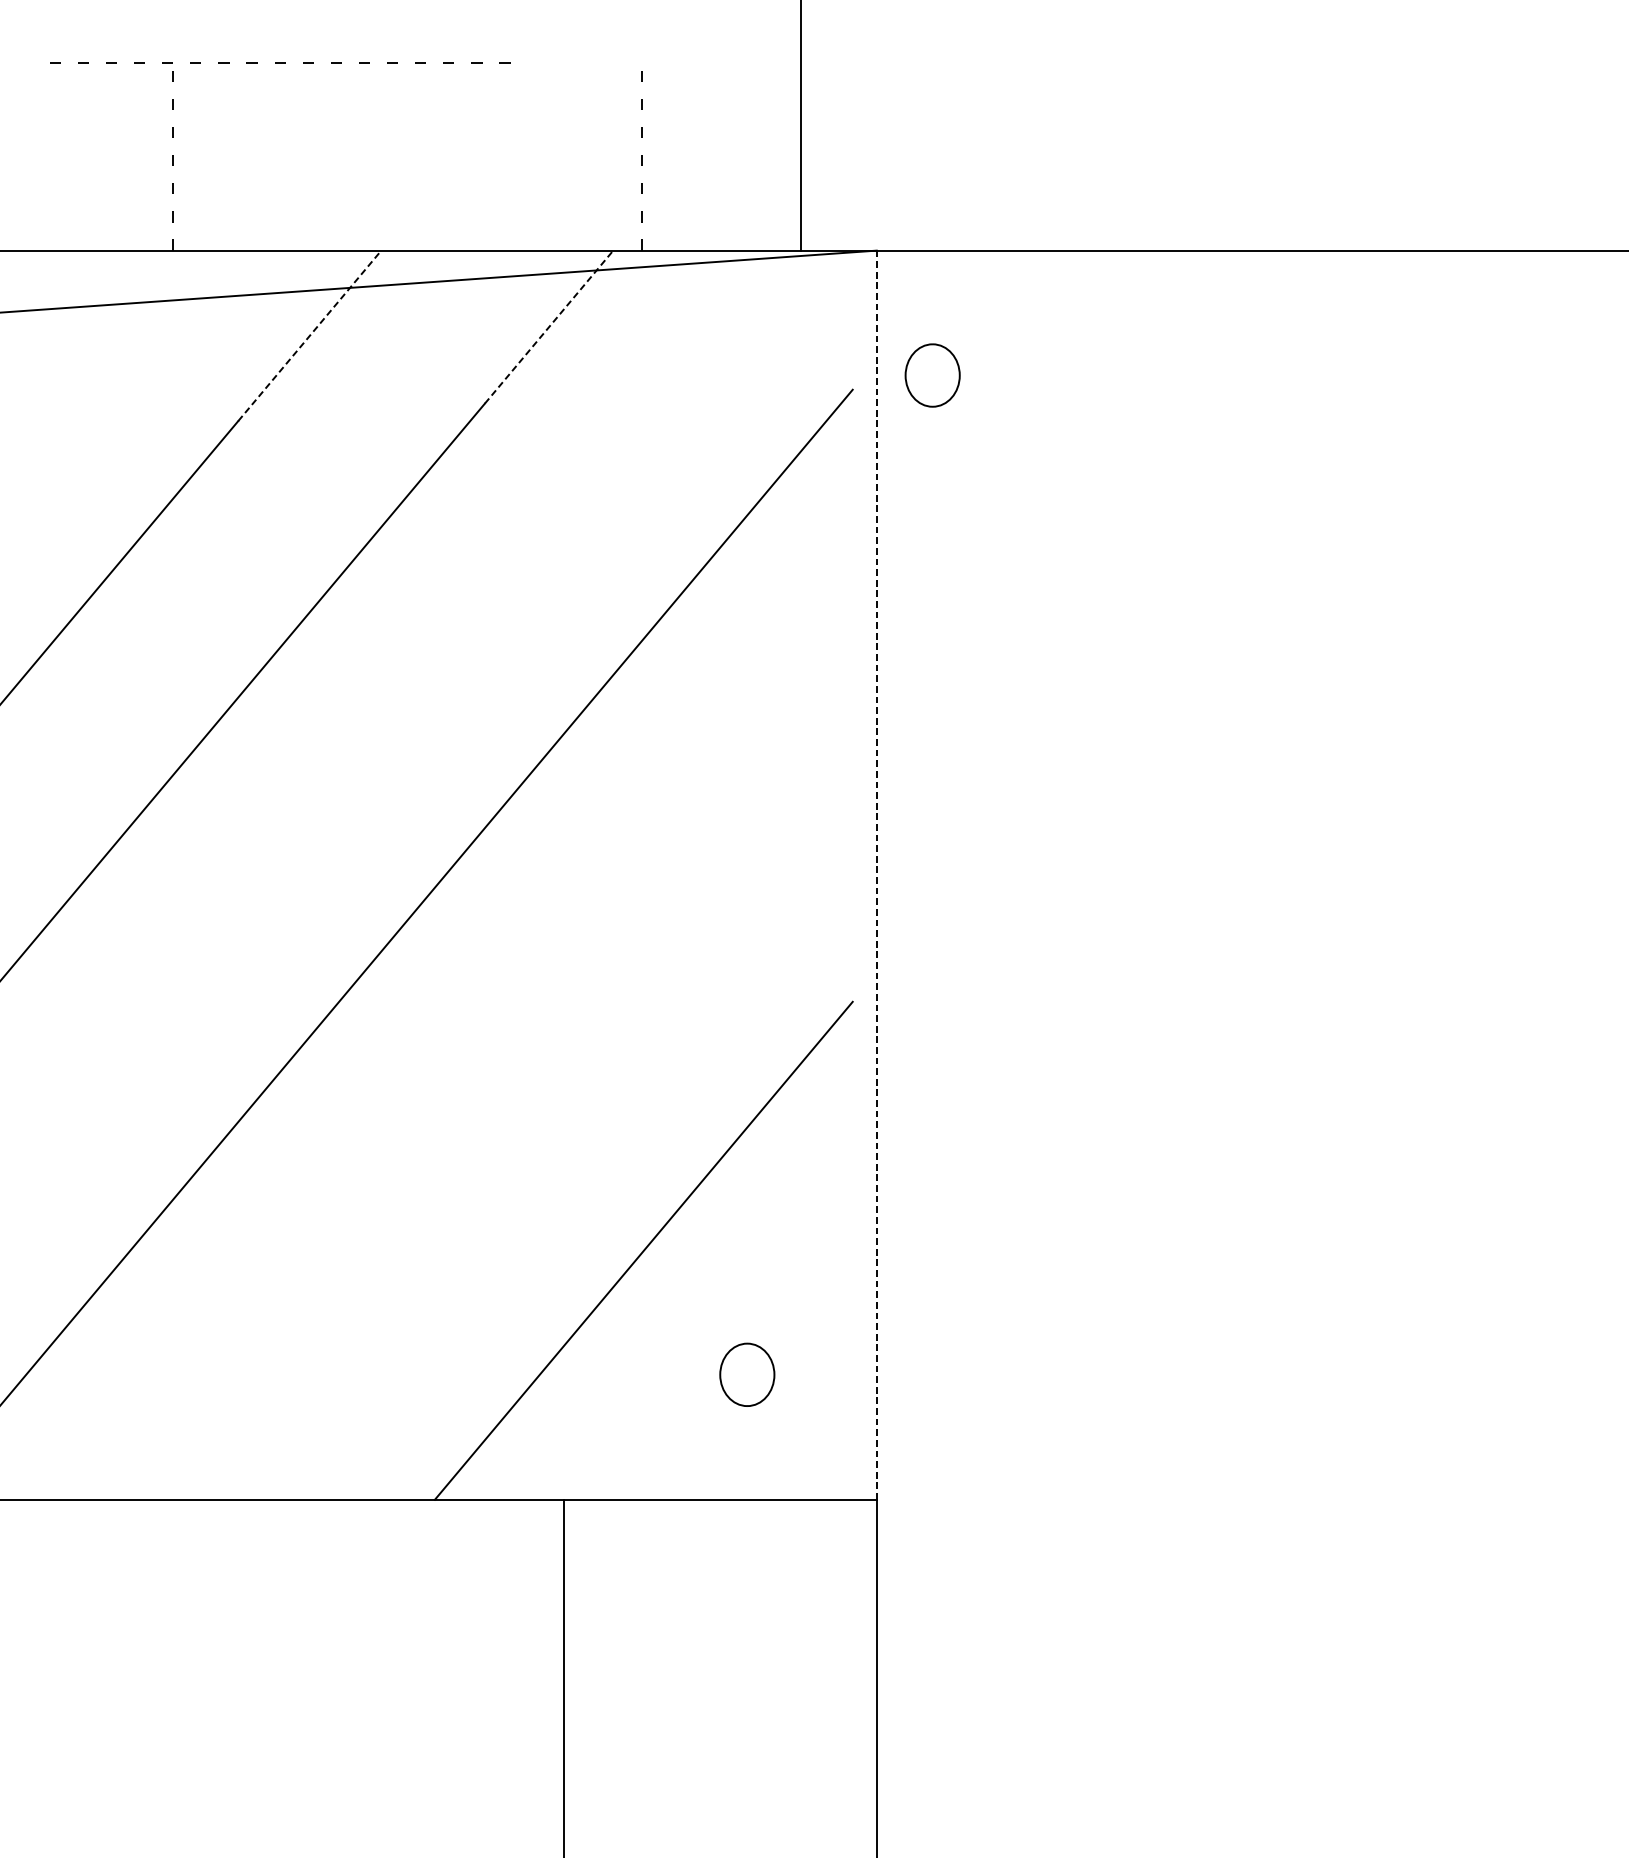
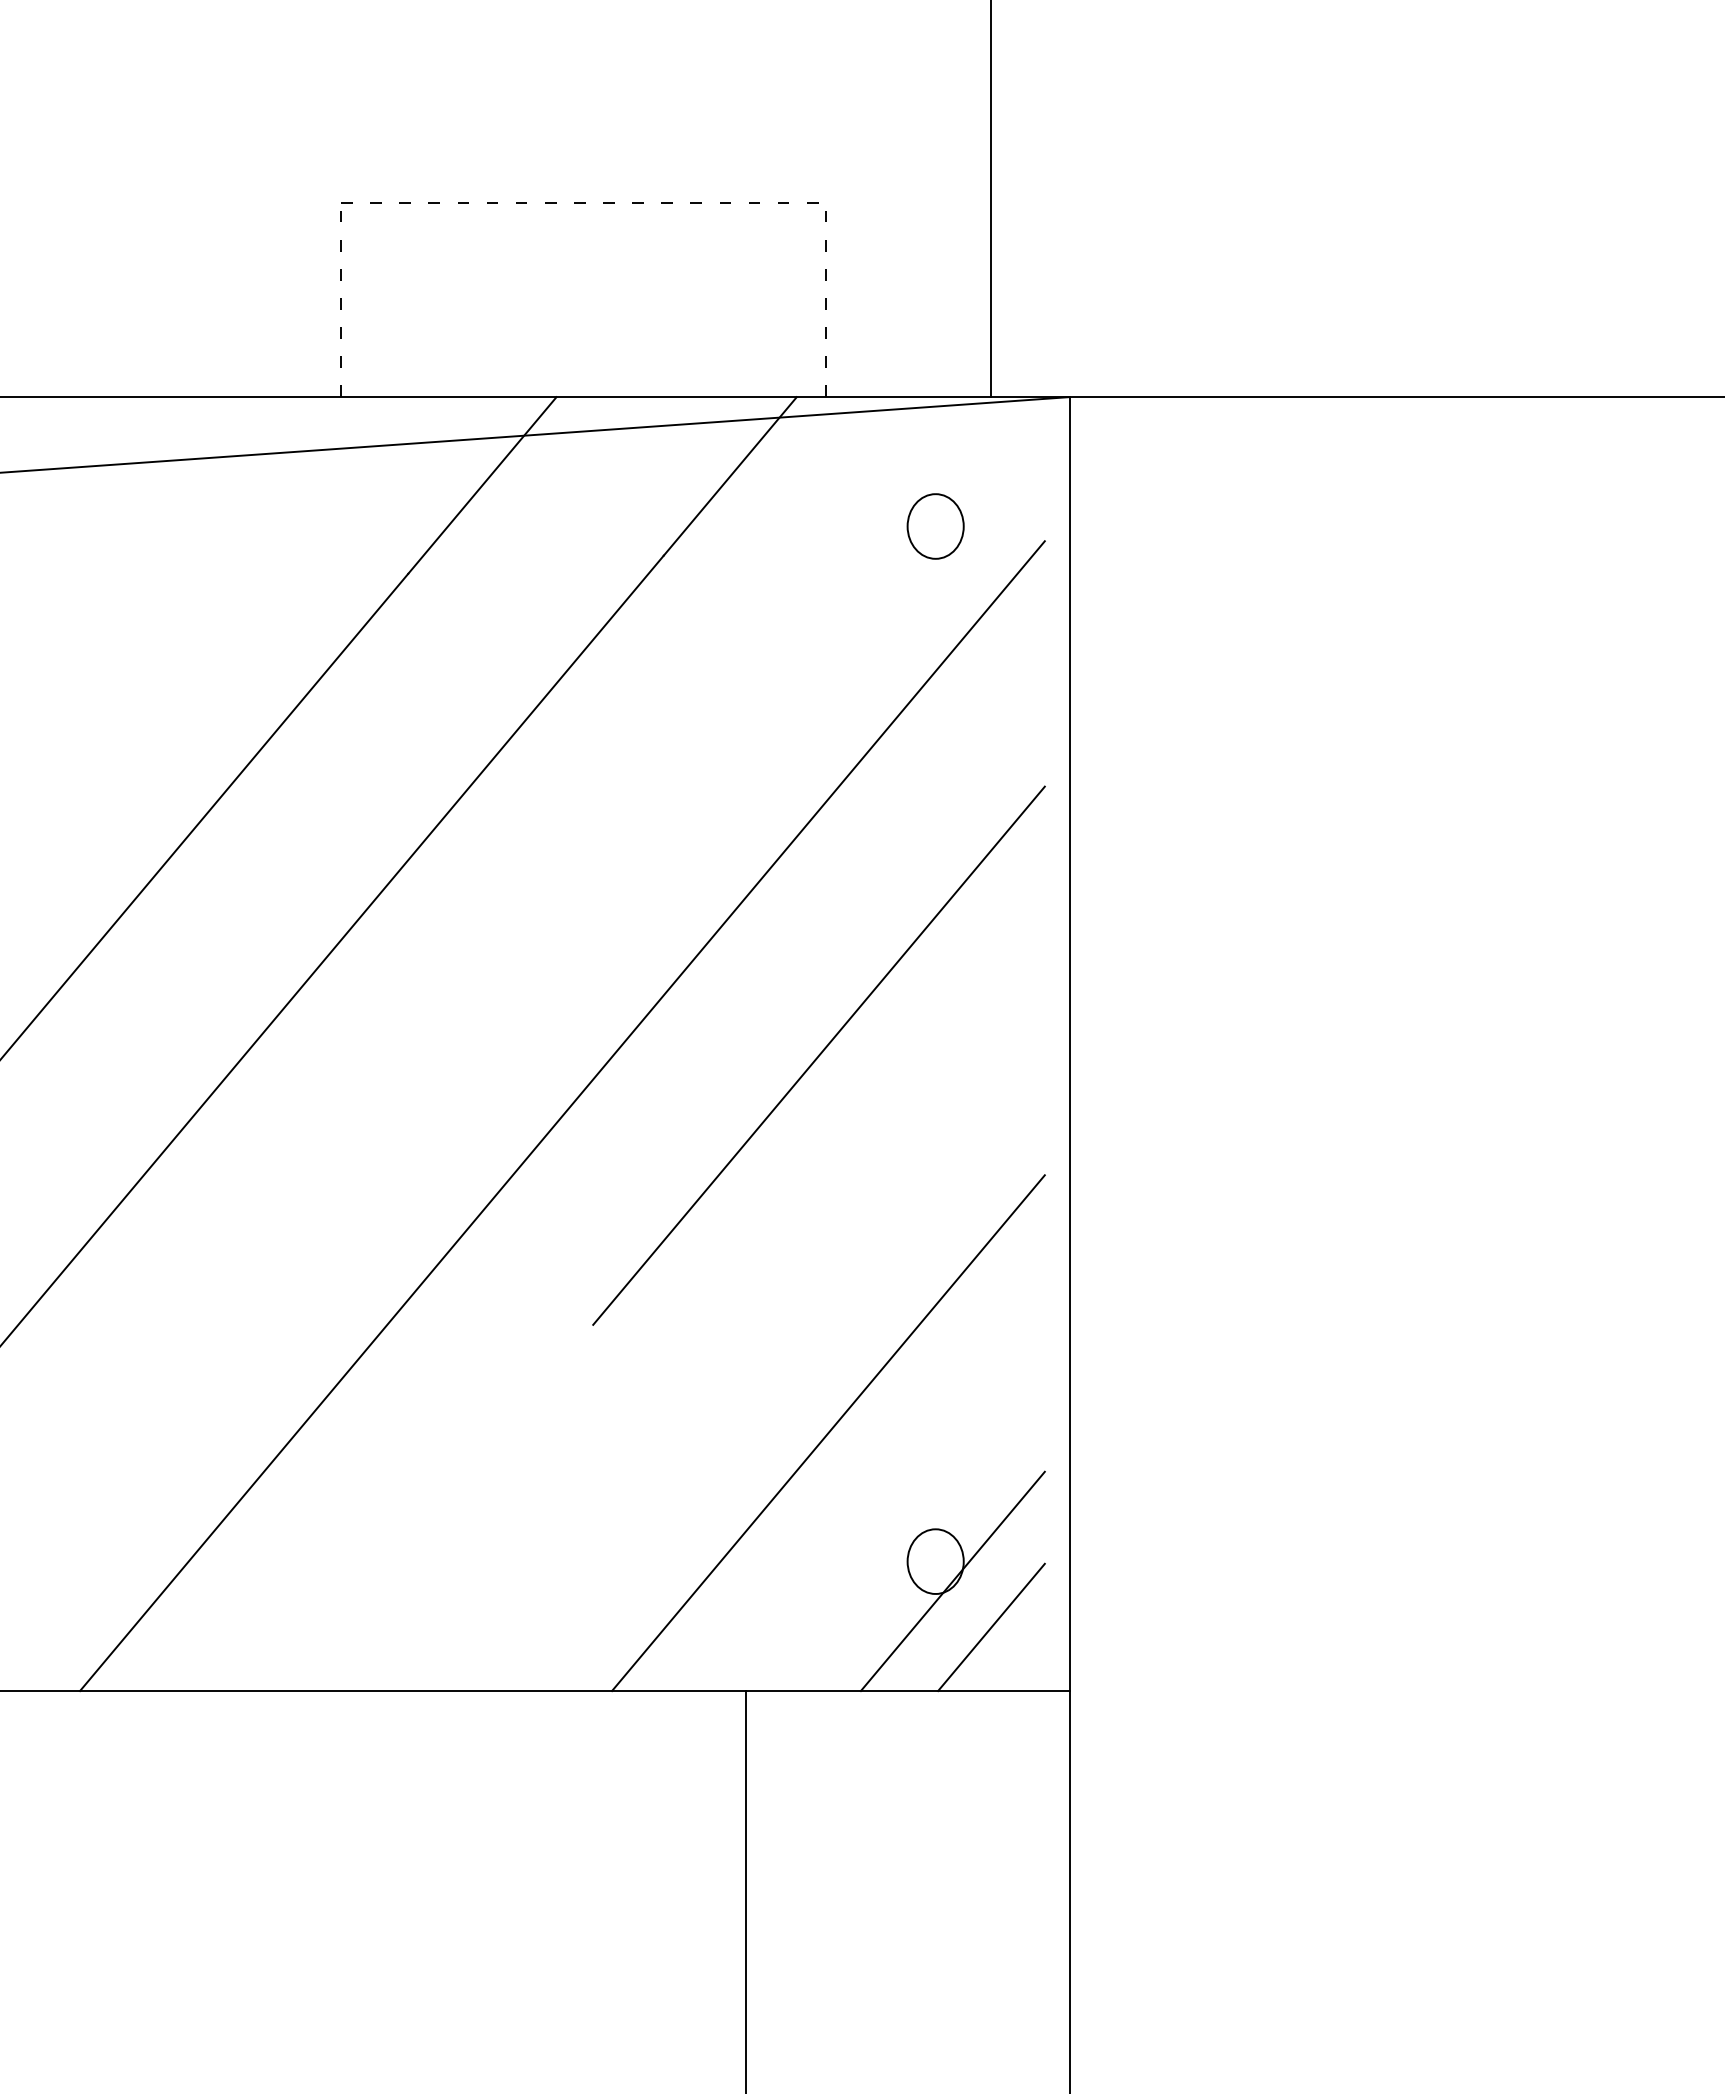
line: (279, 62) -> (579, 202), moved
line: (549, 327) -> (730, 476), dashed -> solid
line: (309, 335) -> (482, 485), dashed -> solid
part: (932, 375) -> (935, 526), moved
line: (876, 875) -> (1069, 1044), dashed -> solid
line: (634, 886) -> (818, 1055), added
line: (763, 1394) -> (952, 1581), added
line: (801, 1438) -> (991, 1627), added

